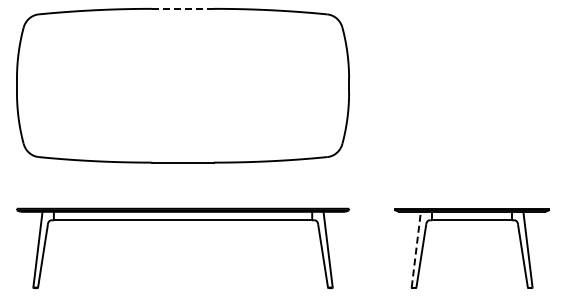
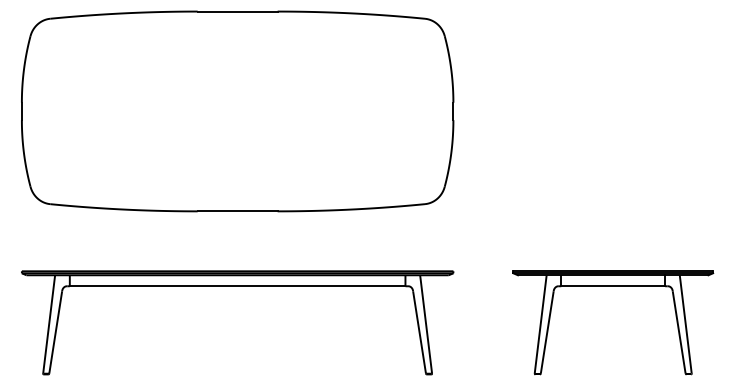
line: (183, 8) -> (238, 11), dashed -> solid
line: (416, 249) -> (540, 324), dashed -> solid

